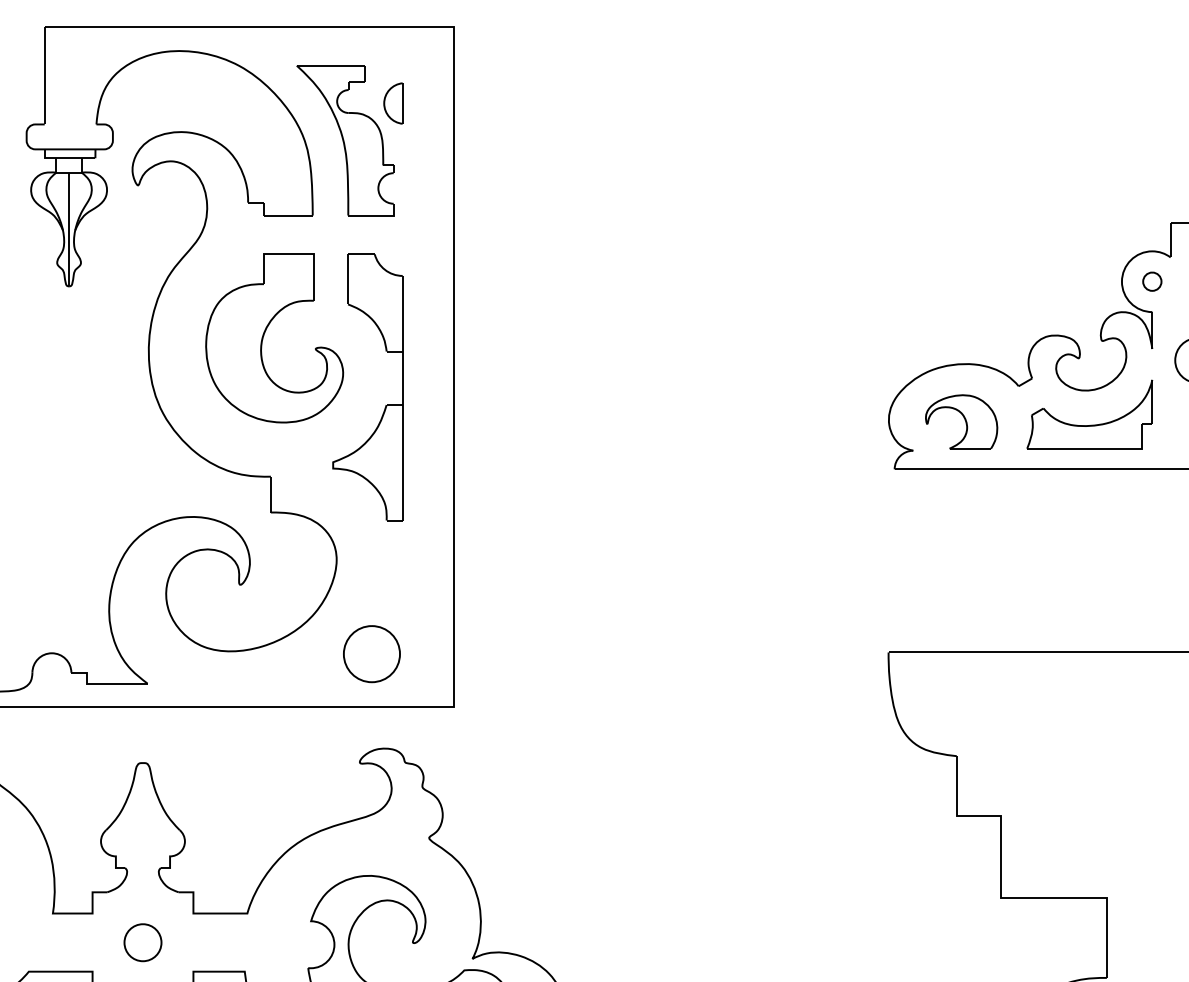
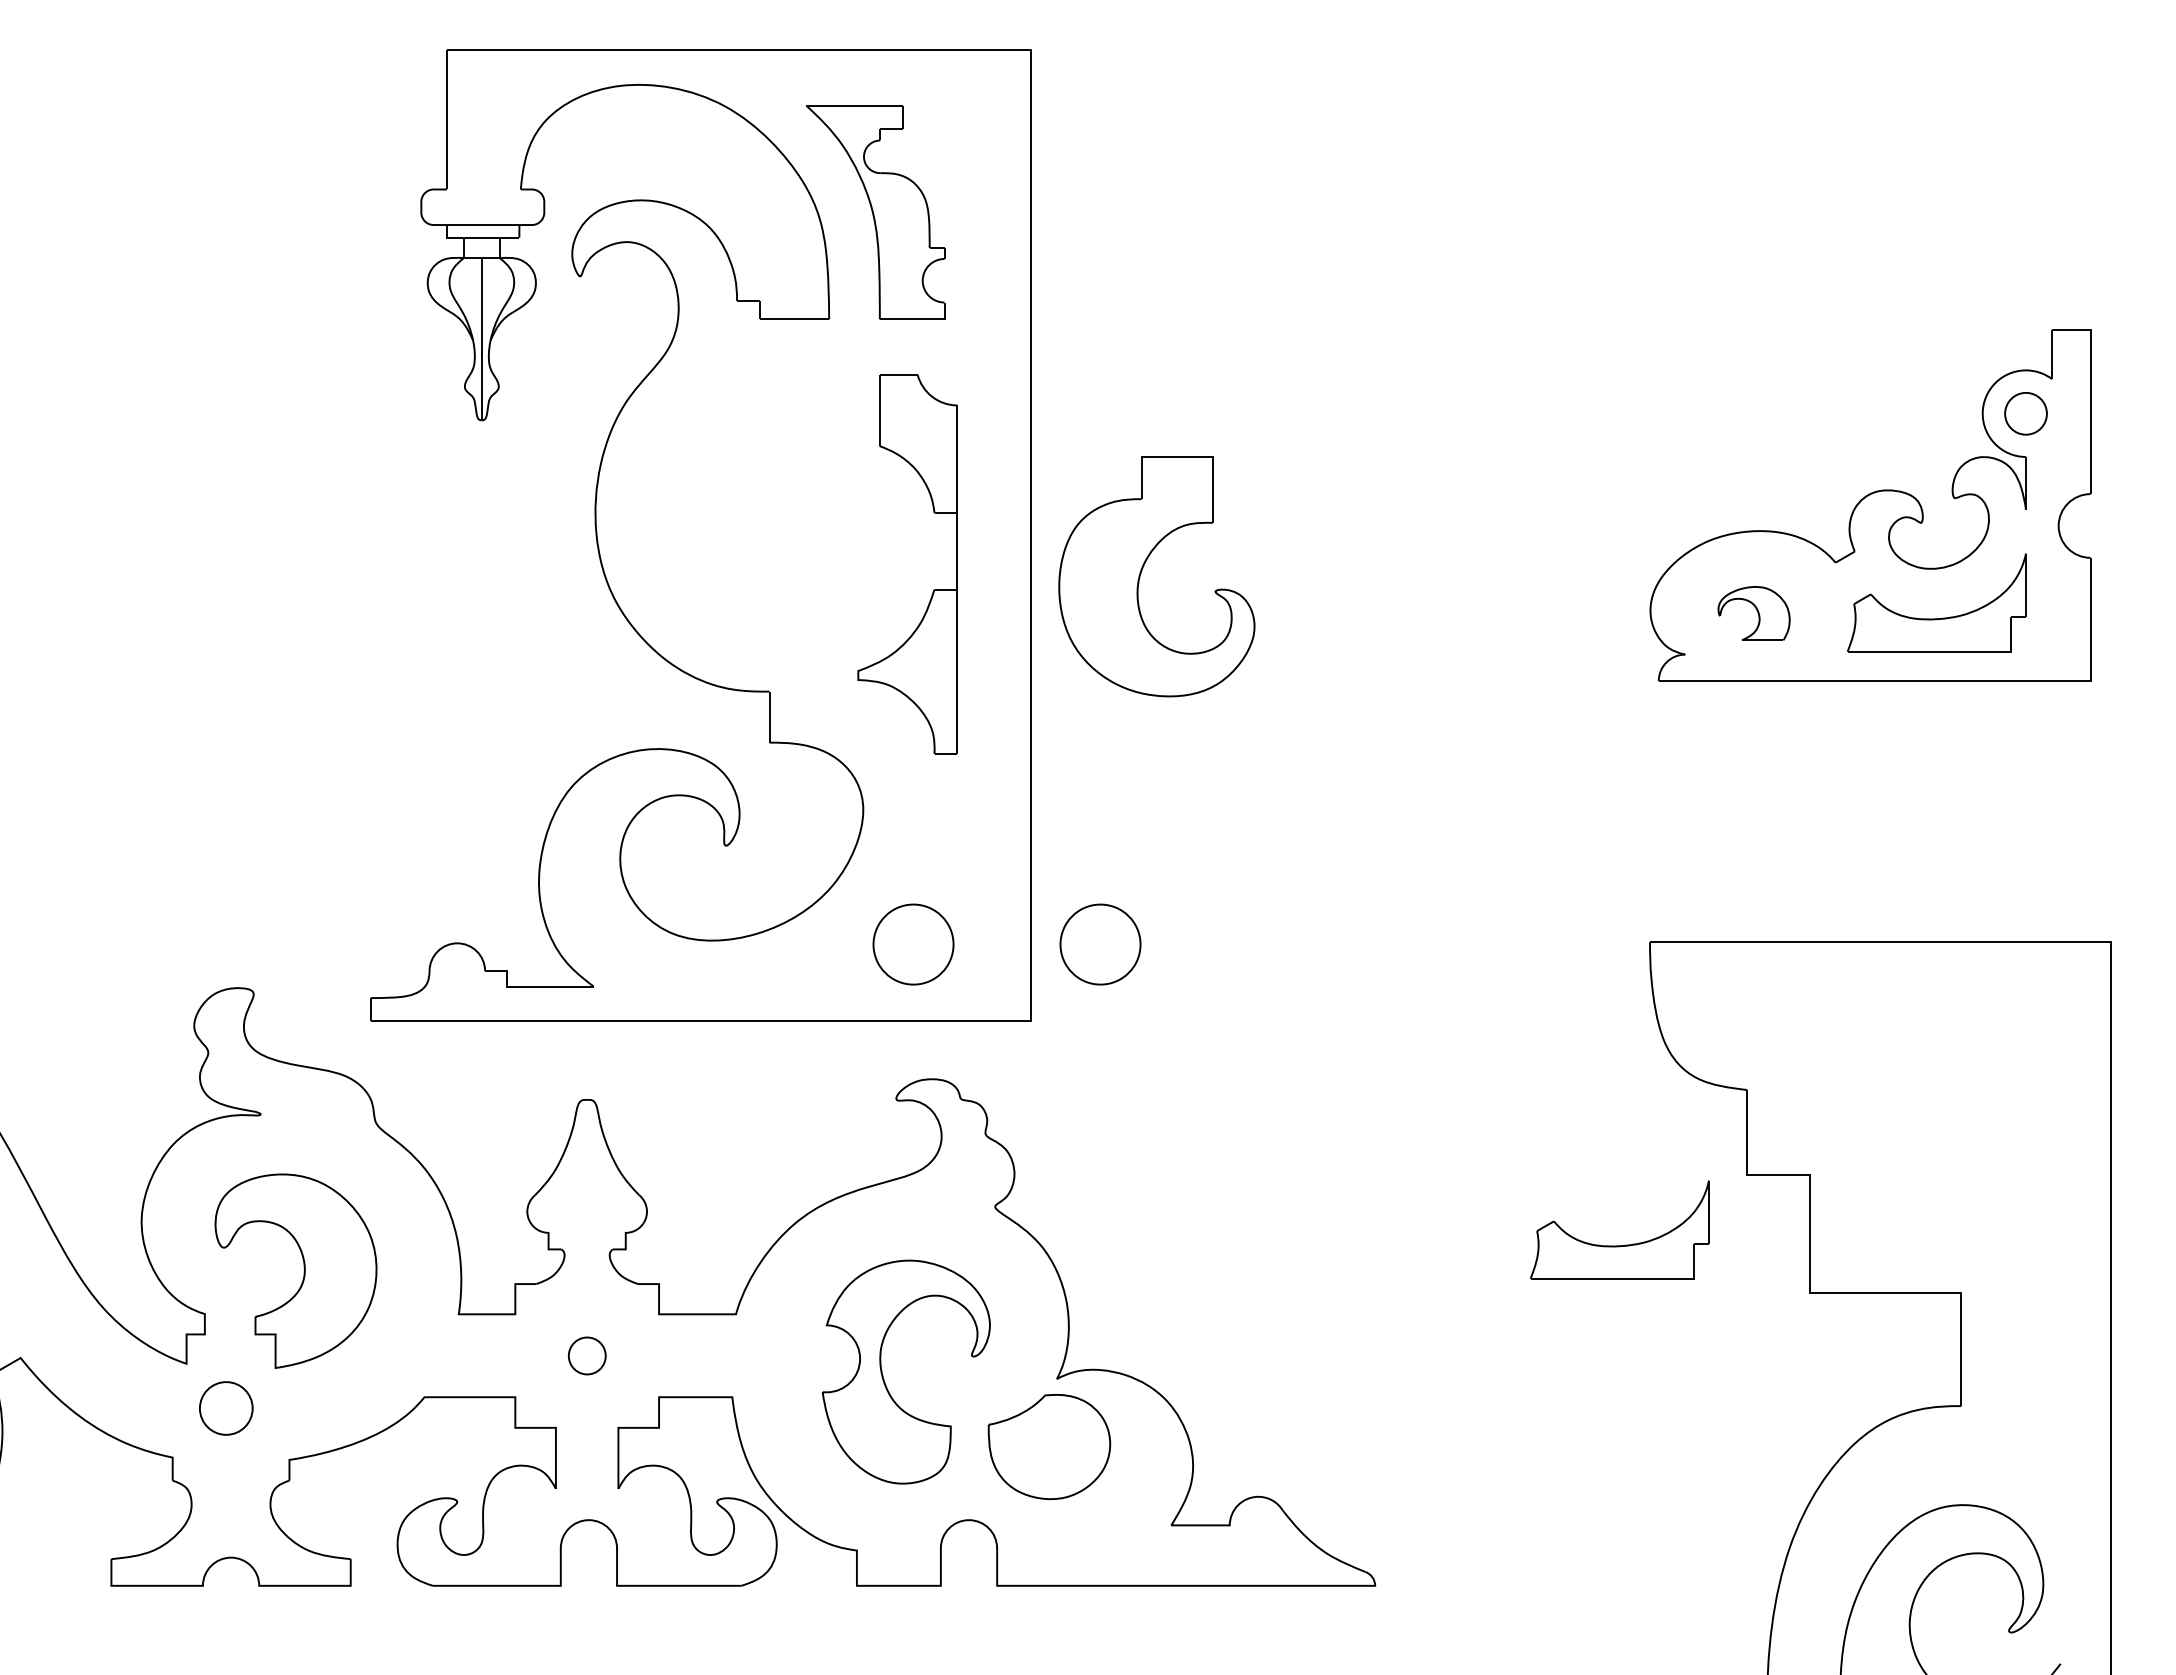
part: (392, 103) -> (943, 159), removed
part: (1151, 281) -> (2025, 413), size x1.6
part: (263, 337) -> (1141, 574), moved
part: (961, 421) -> (1753, 613), size x0.7
part: (503, 654) -> (1100, 944), added
part: (867, 865) -> (1619, 1245), added
part: (143, 942) -> (587, 1355), size x0.7

